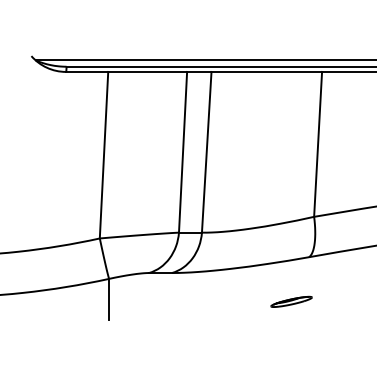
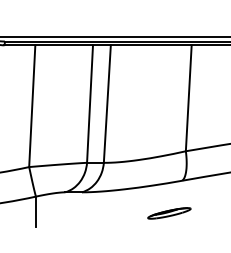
part: (291, 301) -> (169, 213), size x1.43

